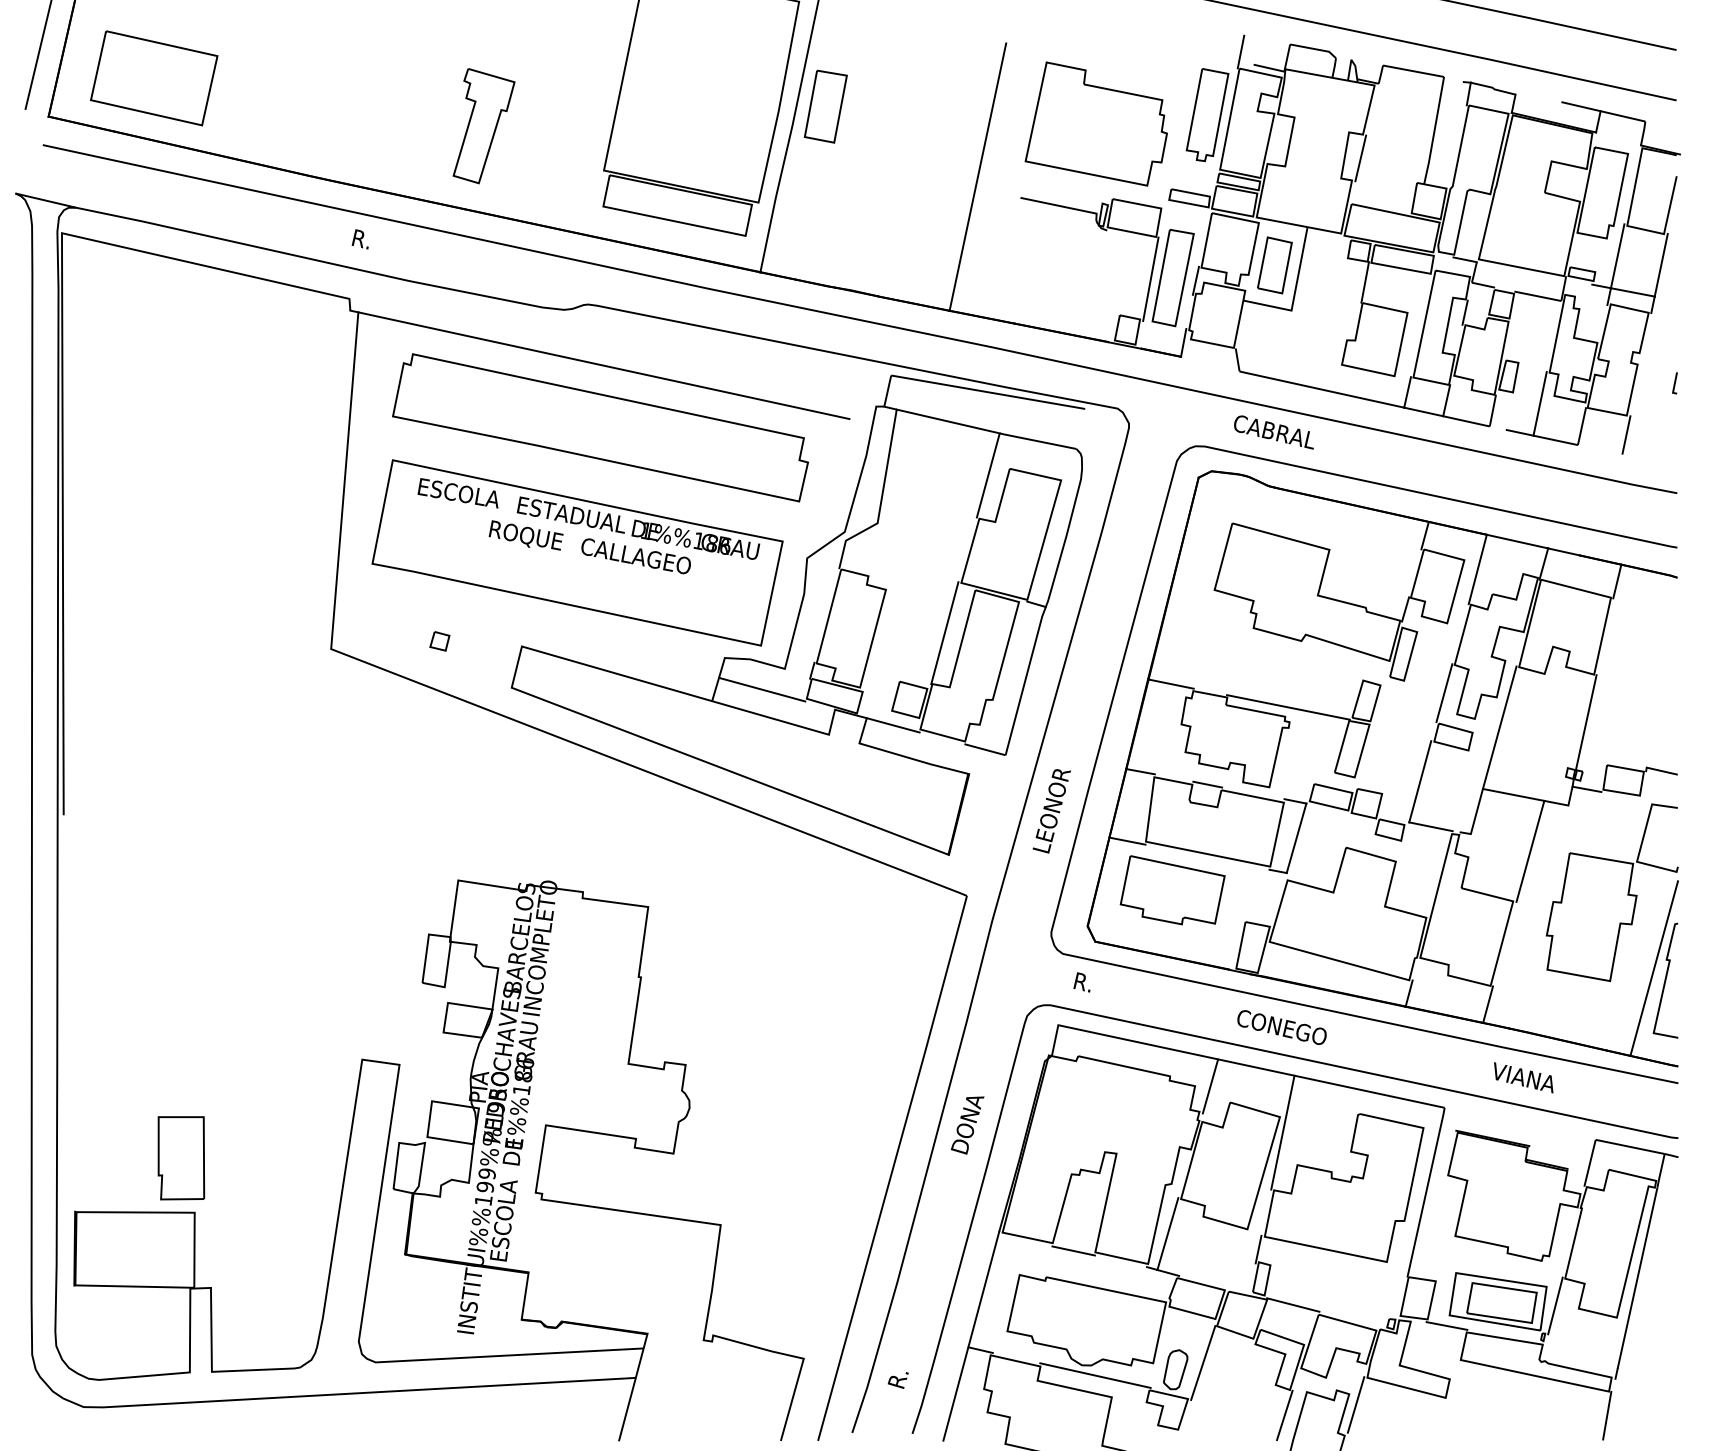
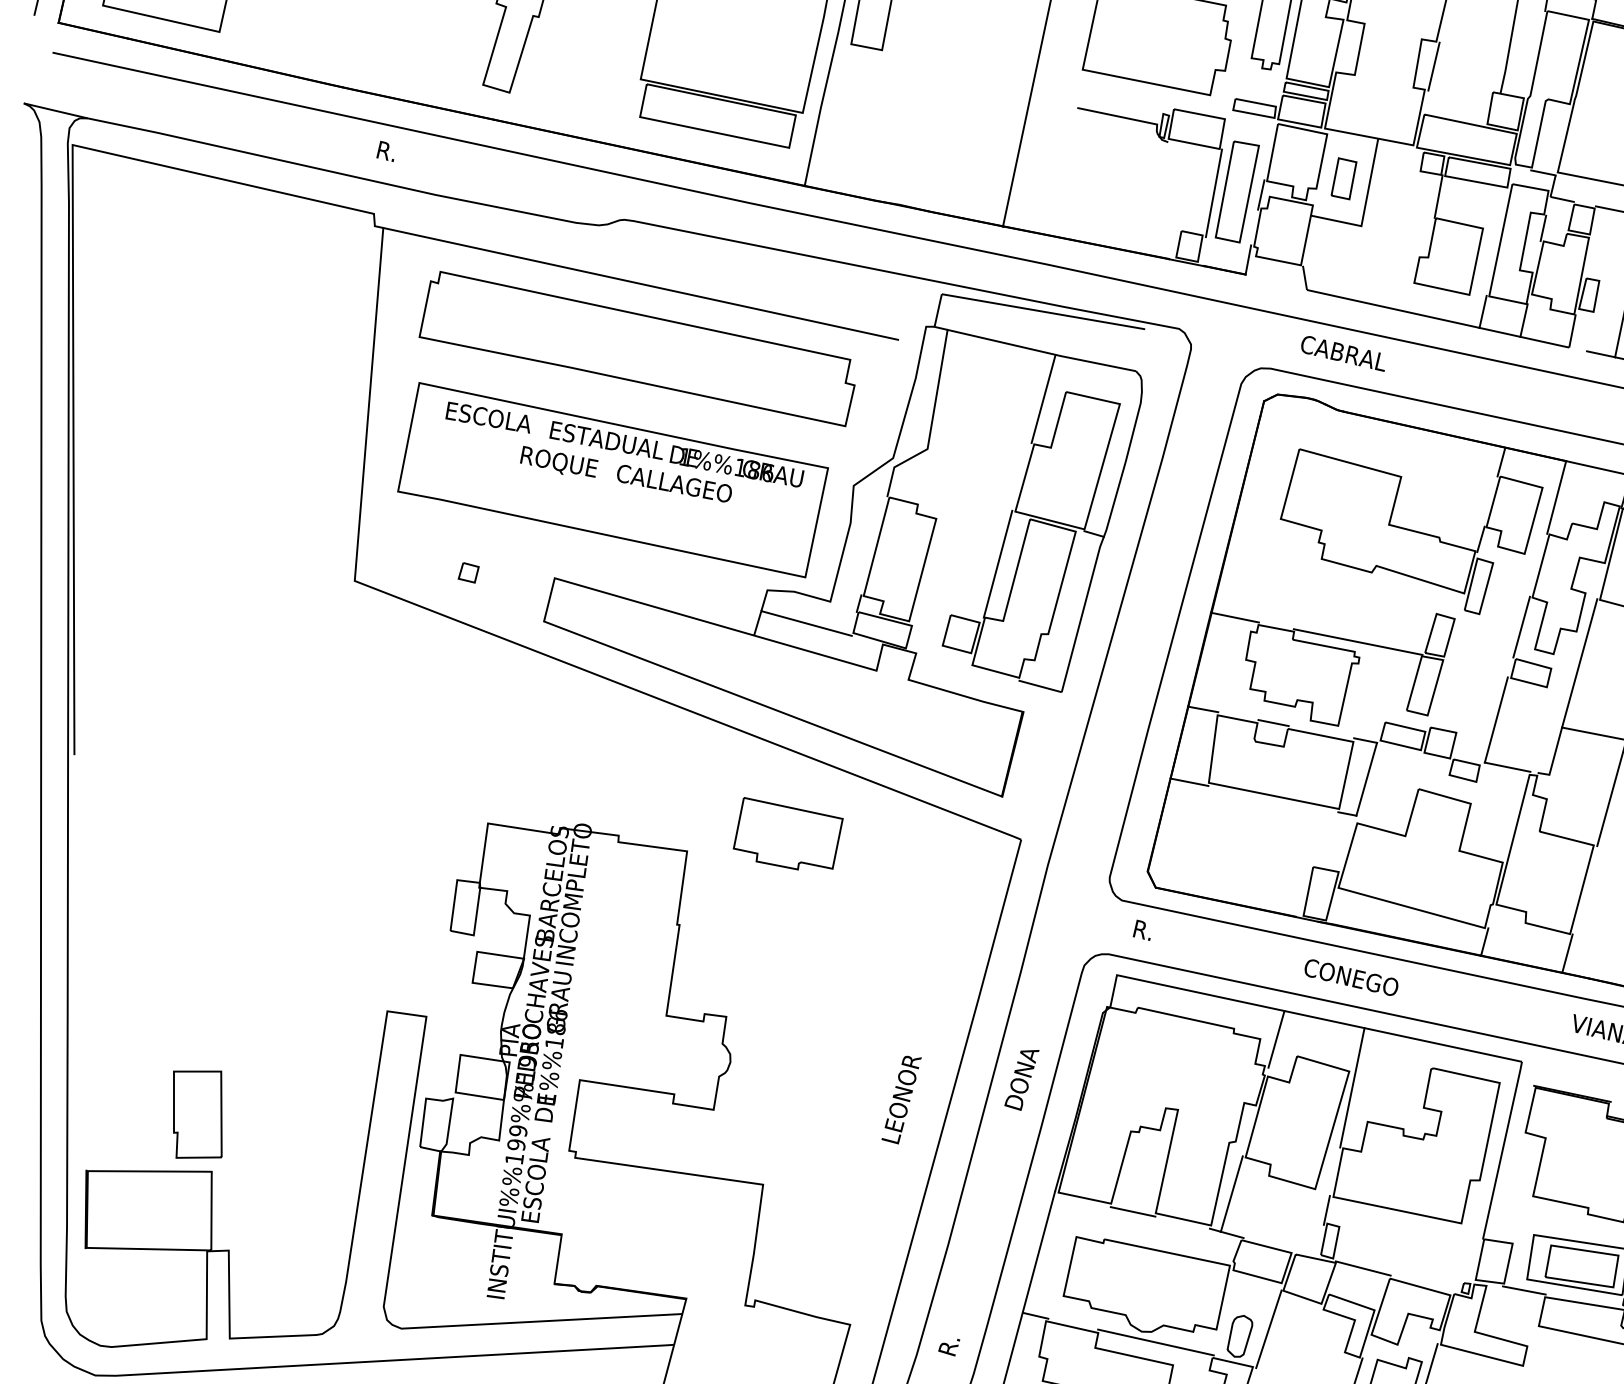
part: (1274, 265) -> (1343, 178), size x0.7
line: (892, 725) -> (943, 661), removed
text: (1051, 811) -> (901, 1100), moved
part: (1172, 890) -> (788, 833), moved

